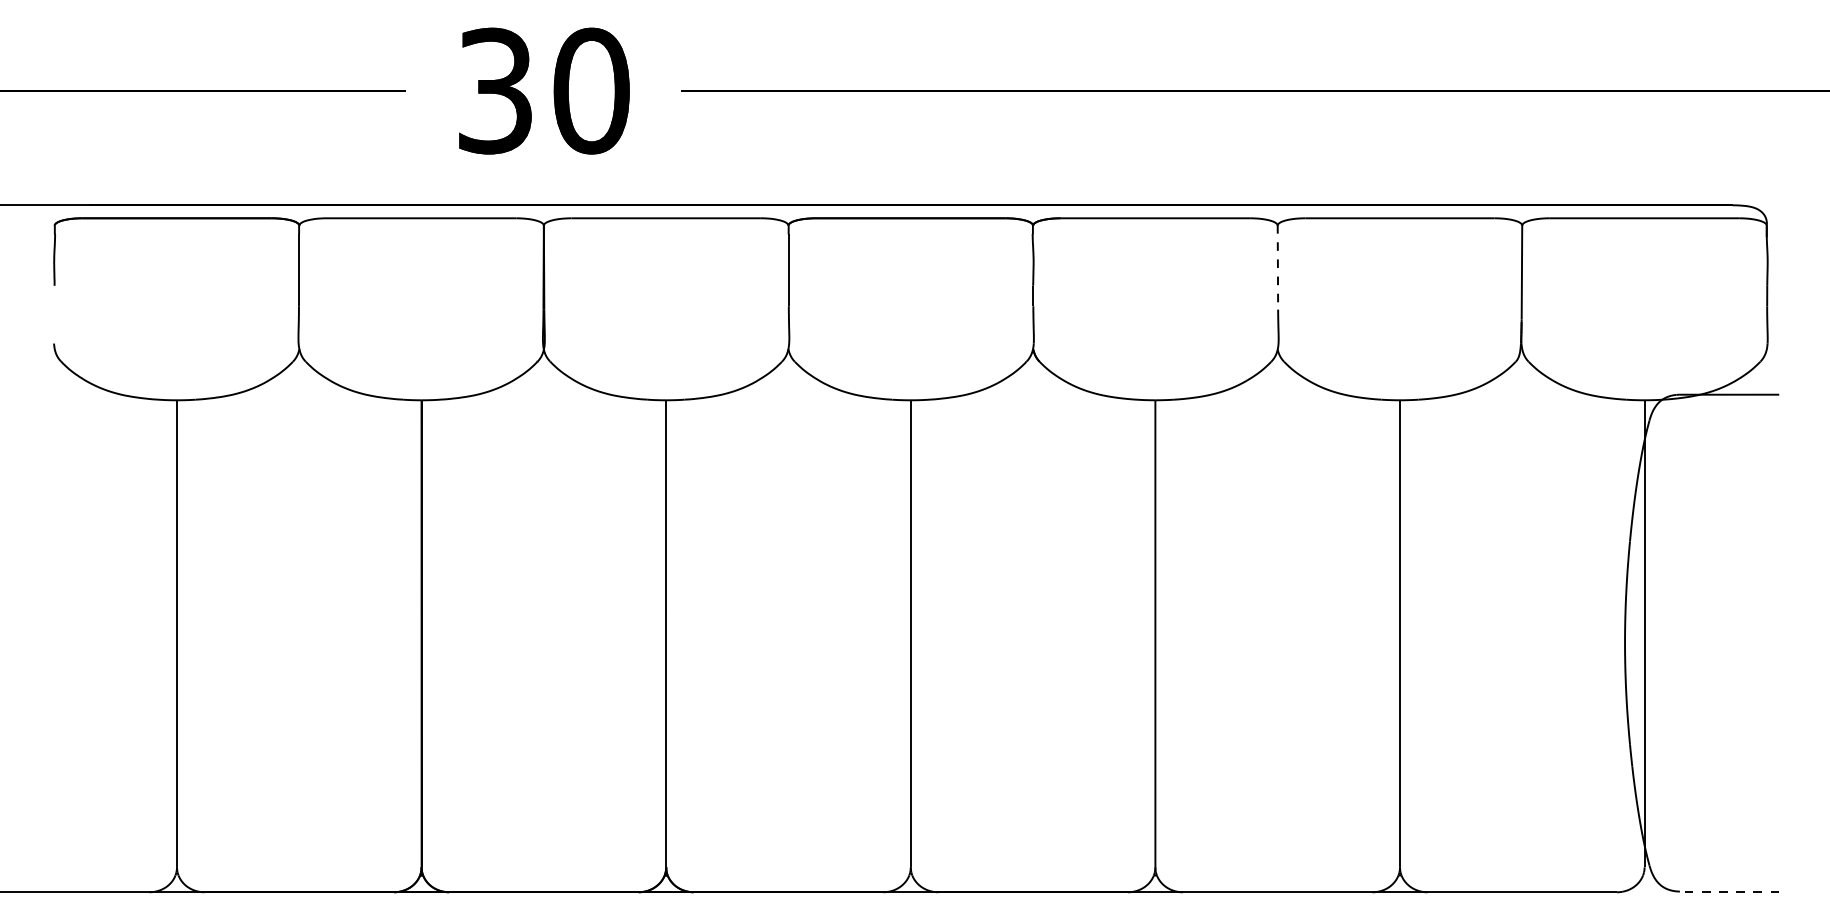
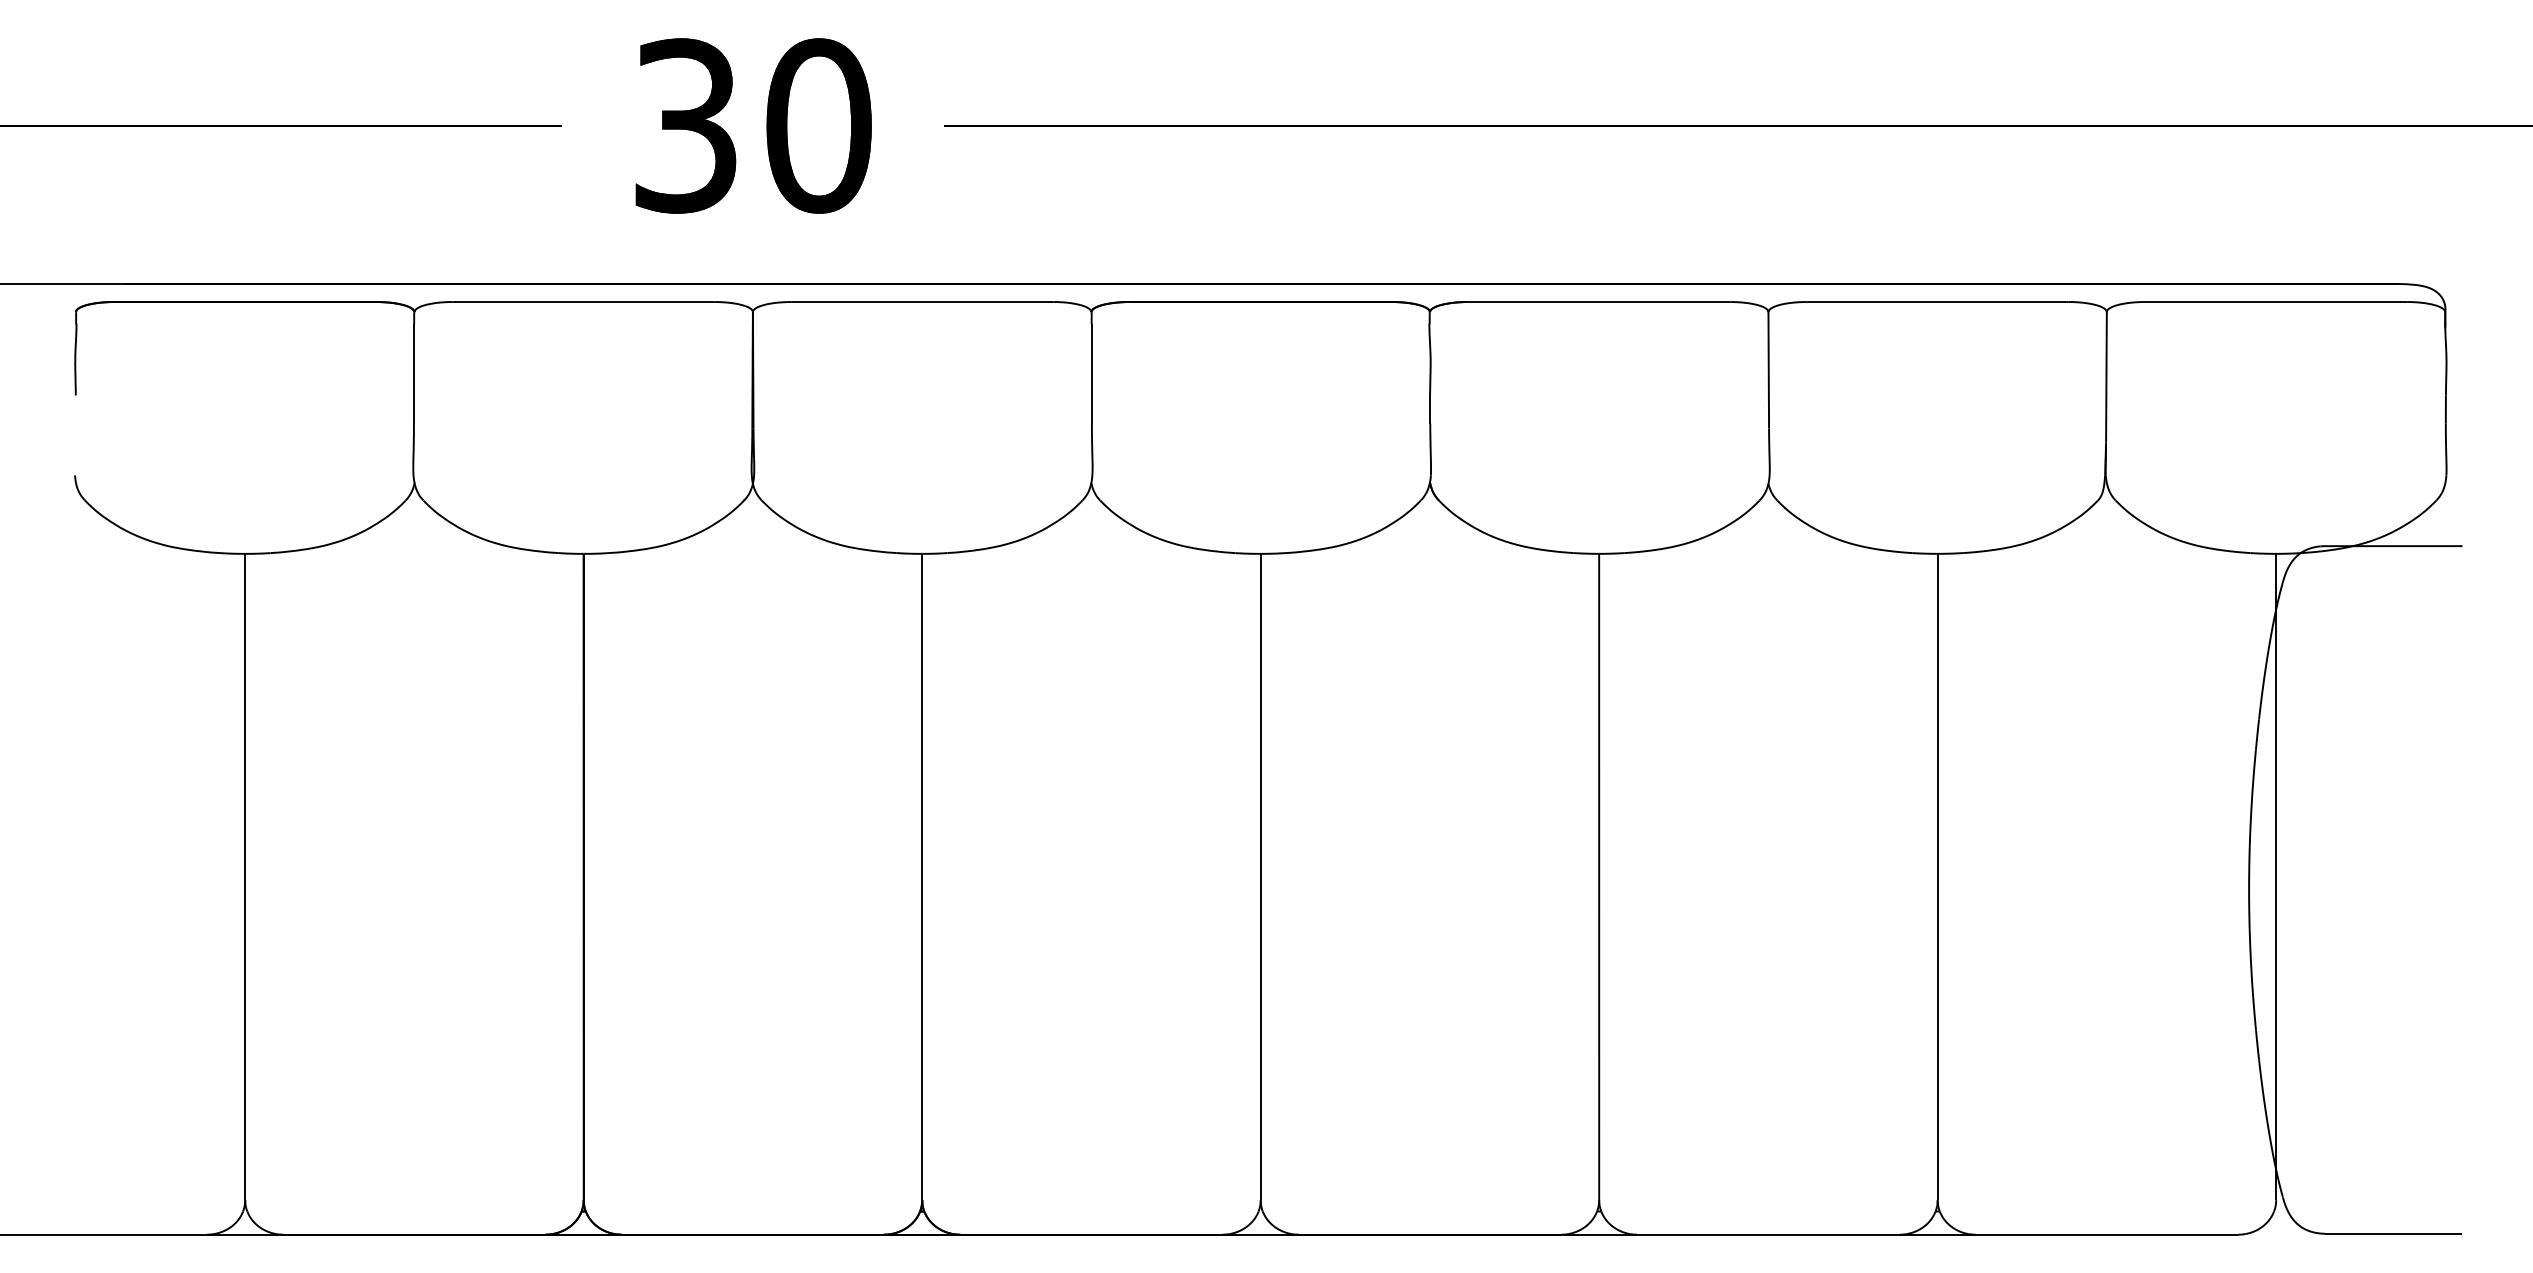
line: (1277, 267) -> (1768, 370), dashed -> solid
line: (1729, 891) -> (2393, 1233), dashed -> solid

